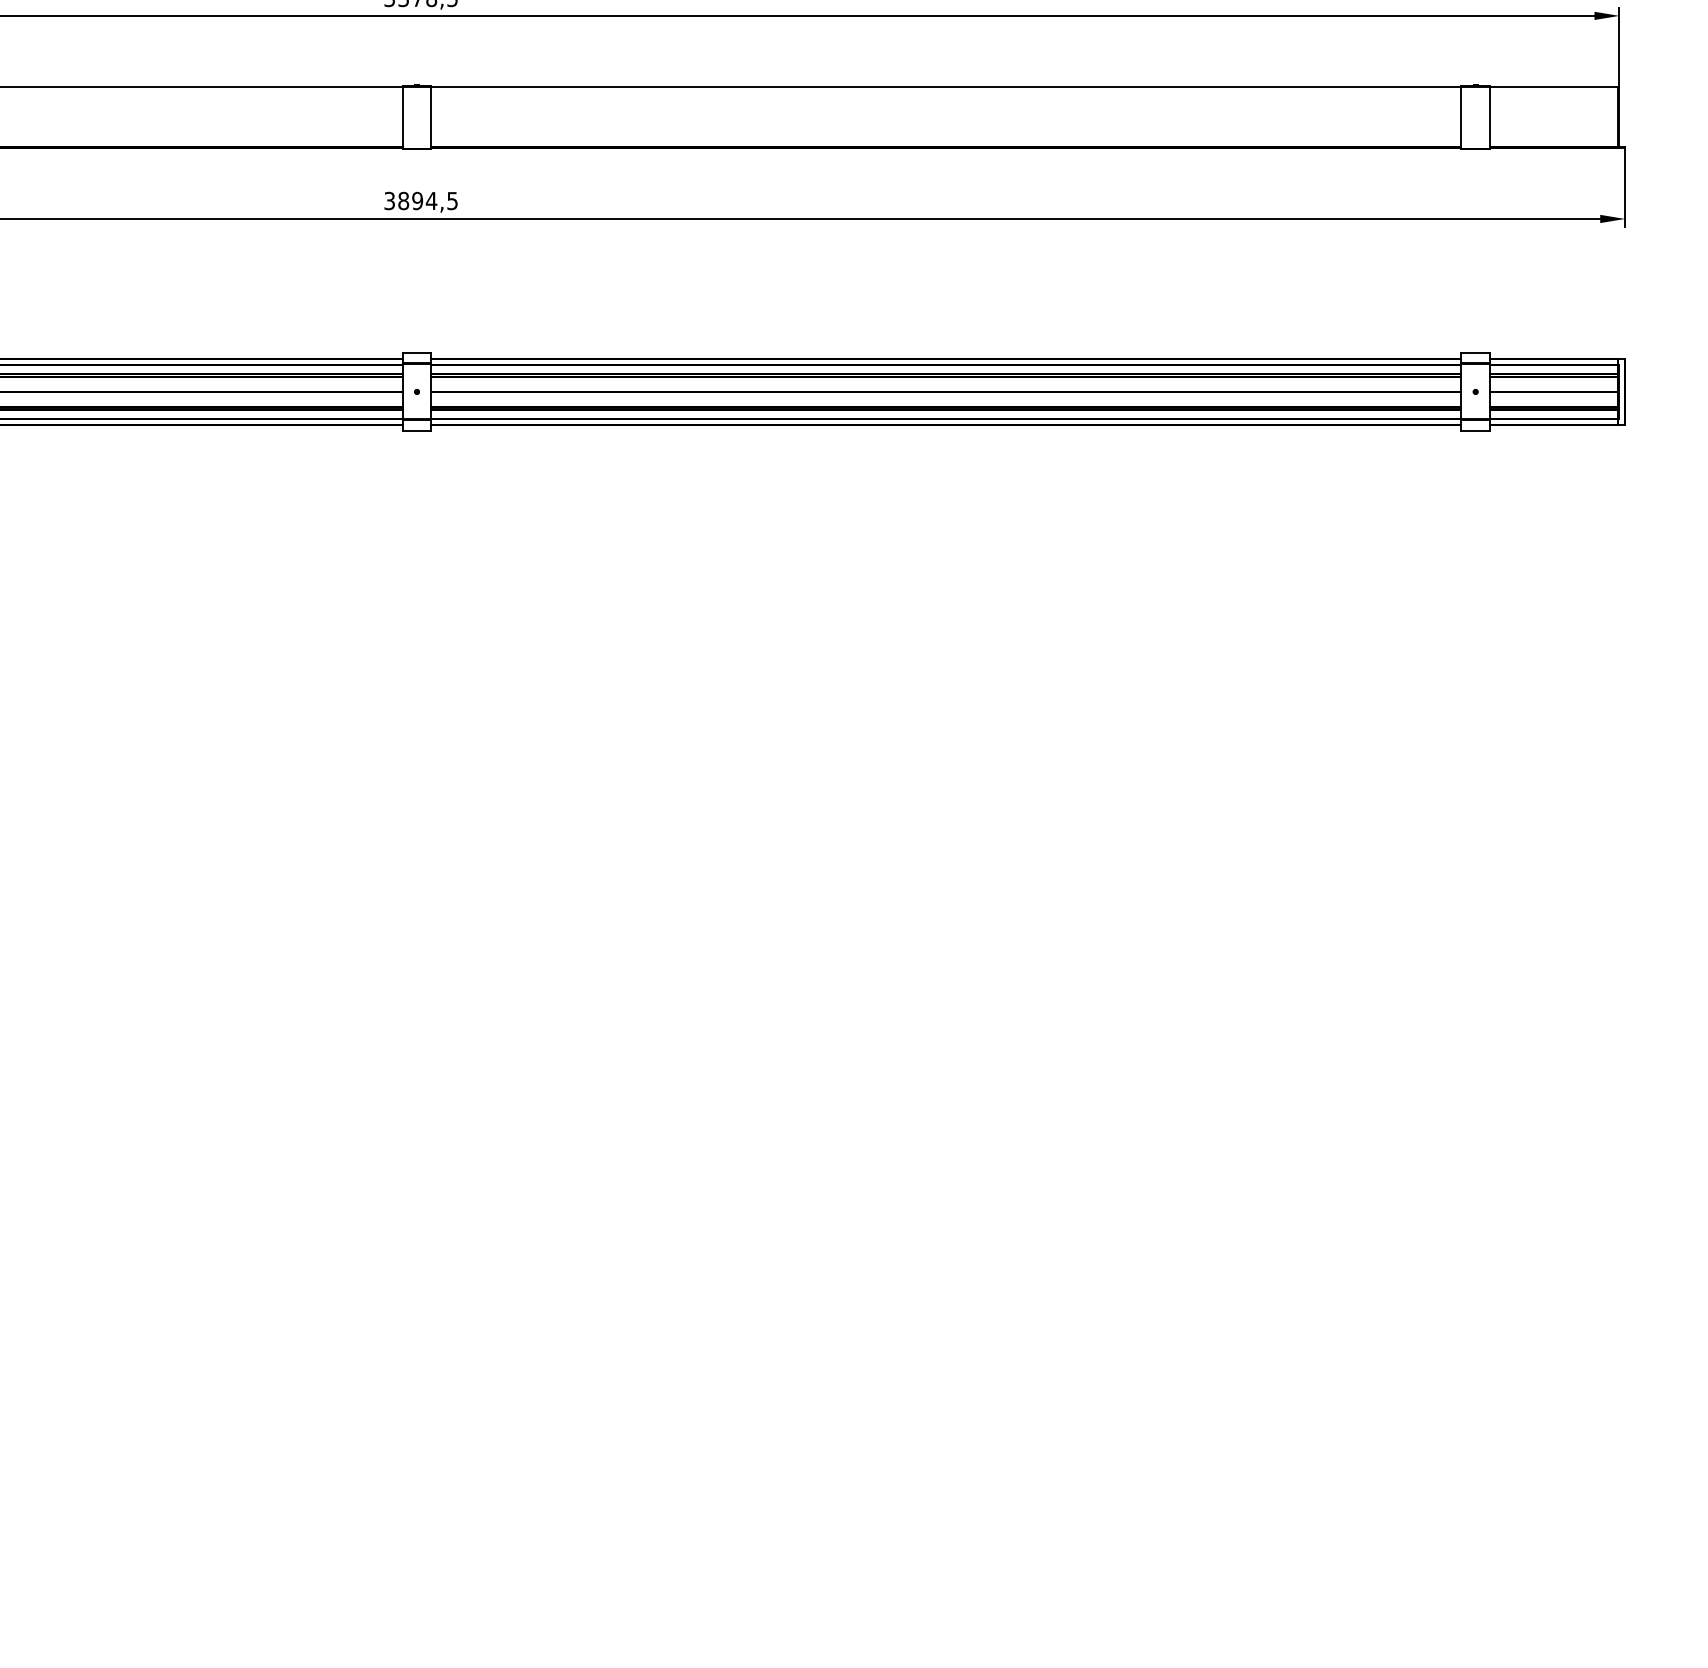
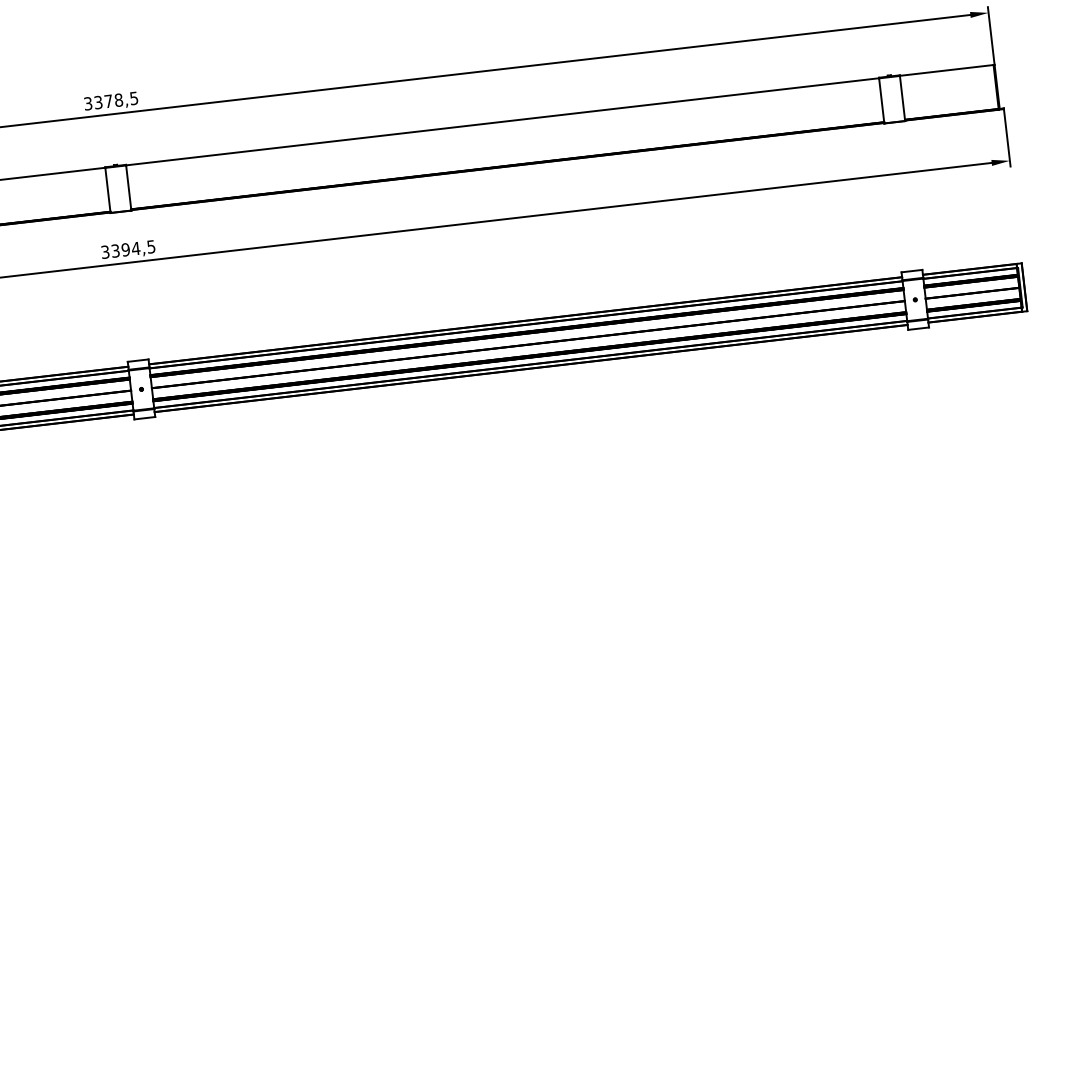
text: (403, 201) -> (115, 251), 3894,5 -> 3394,5

